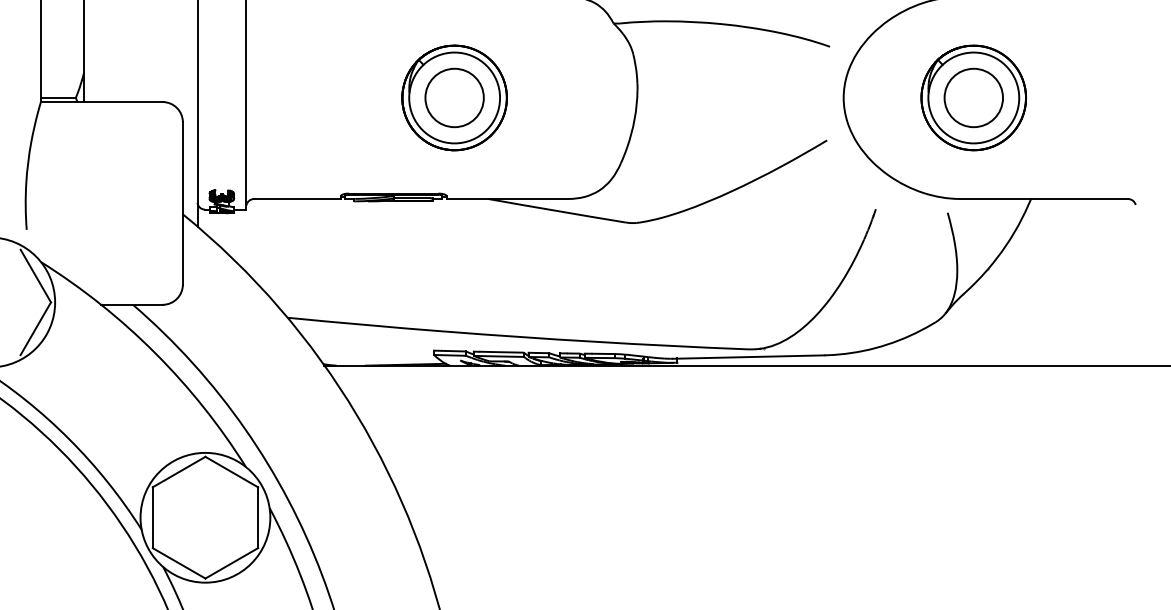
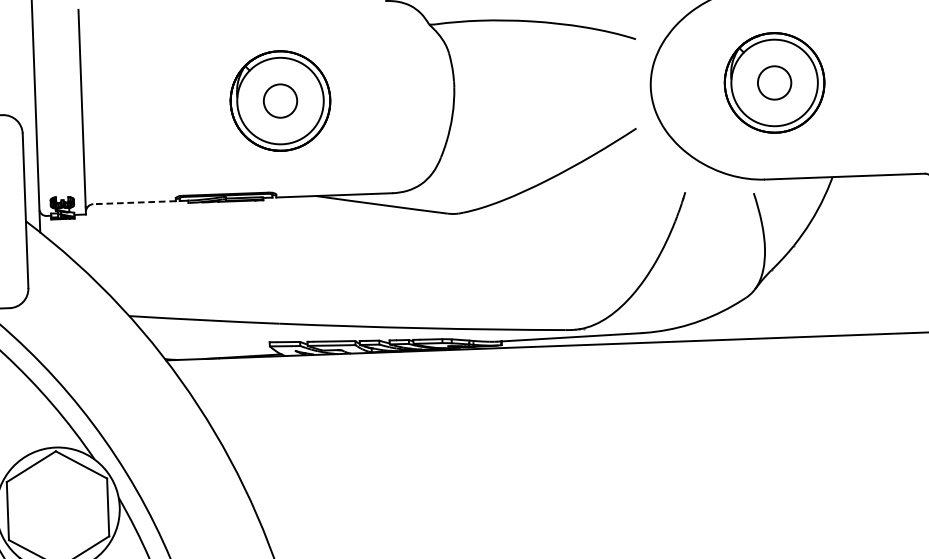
circle: (454, 97) -> (280, 100), size x0.6
circle: (973, 97) -> (774, 82), size x0.6
line: (297, 198) -> (134, 202), solid -> dashed

